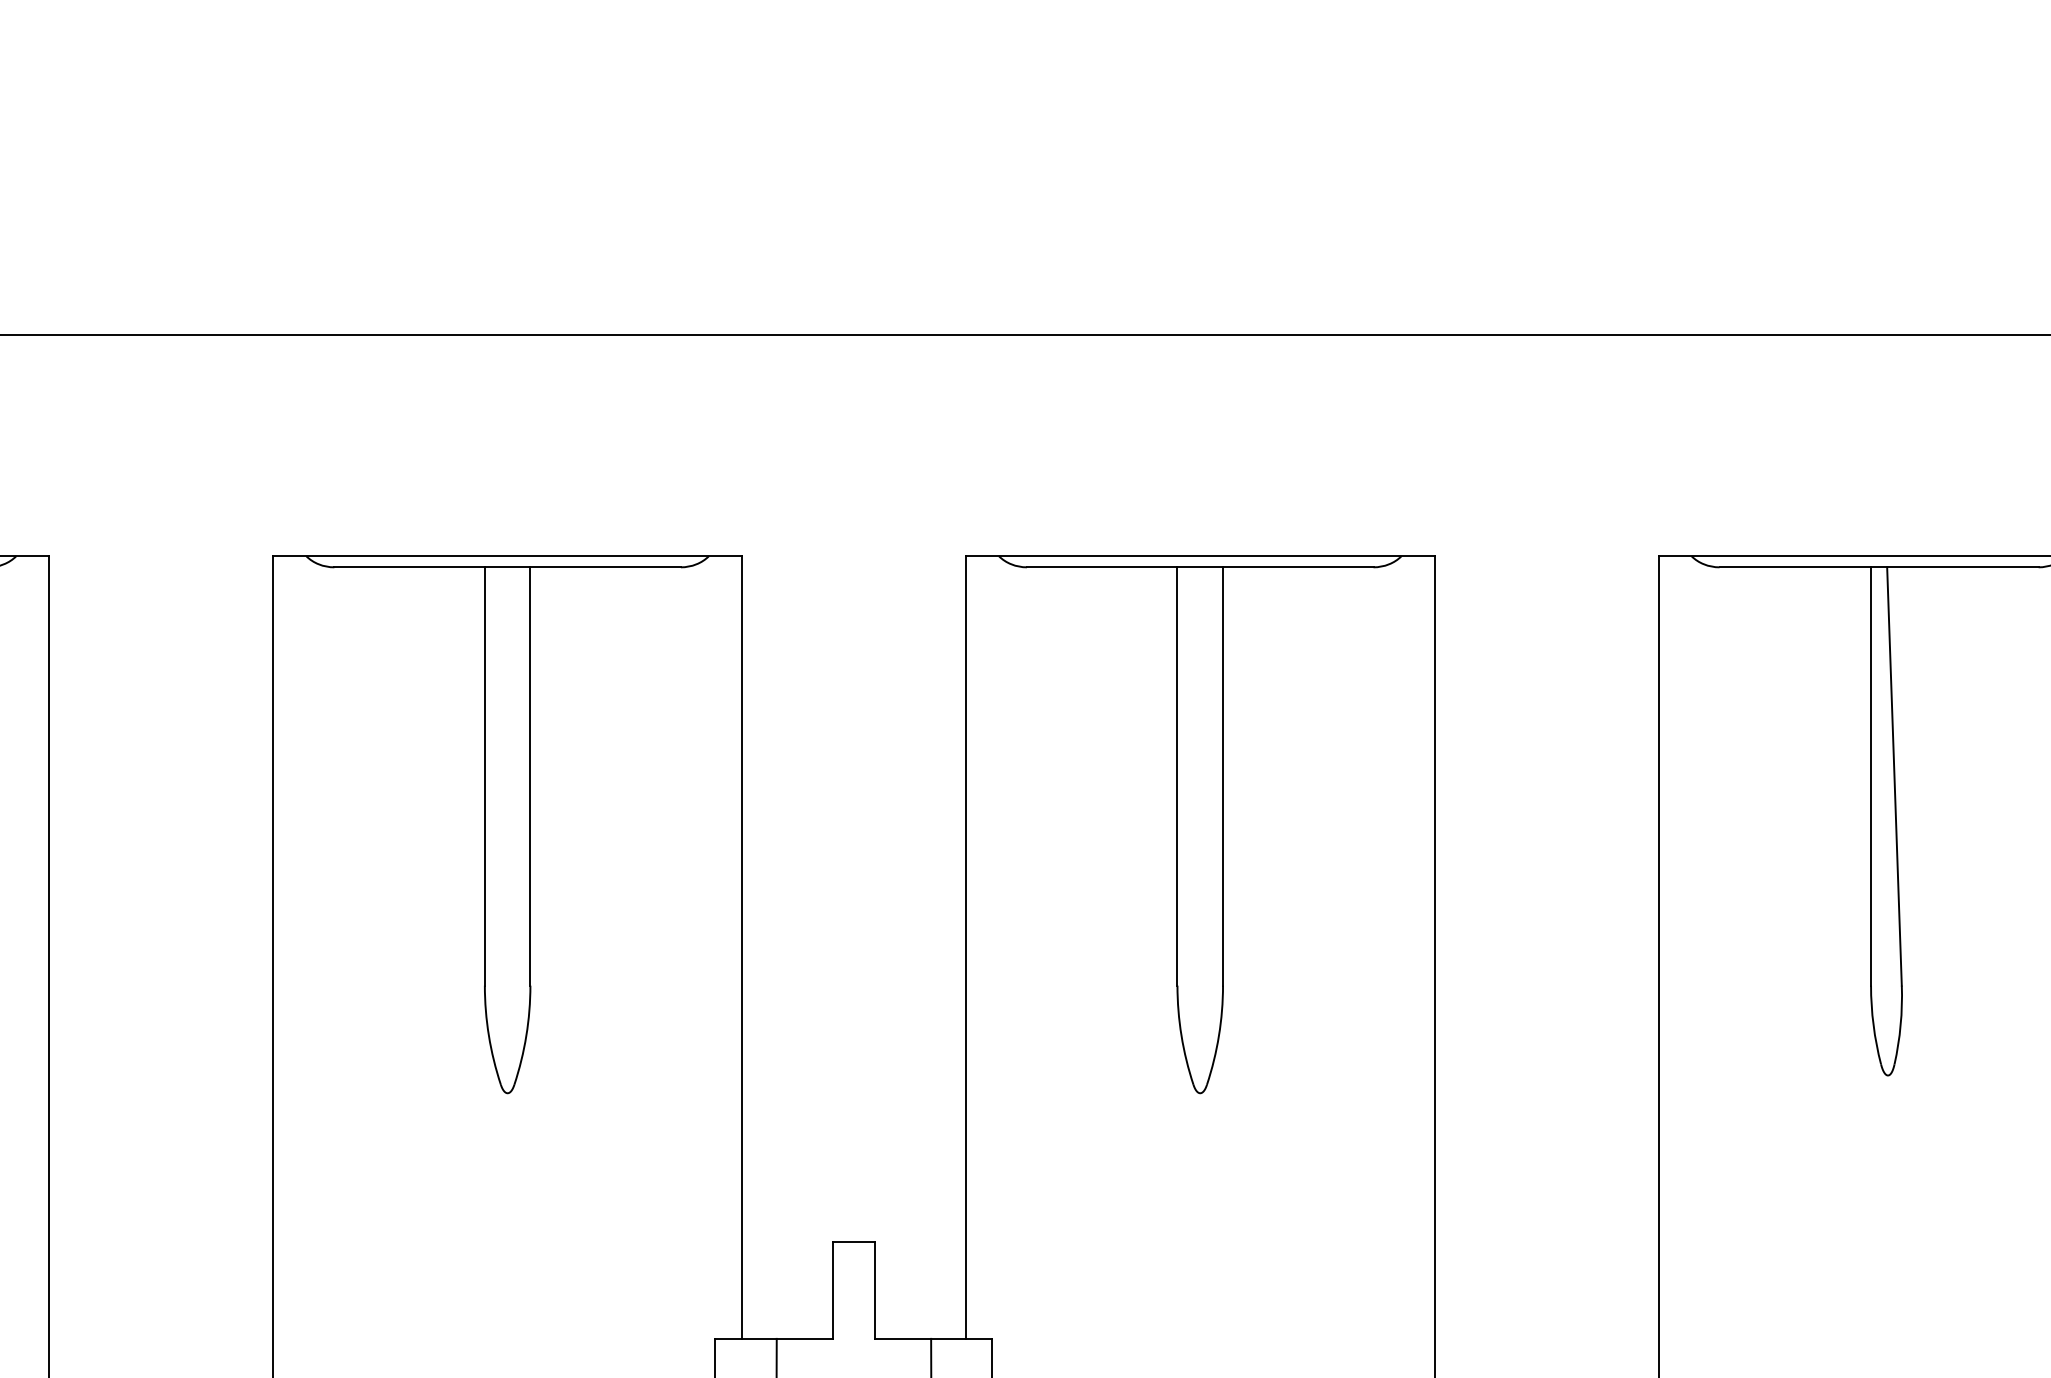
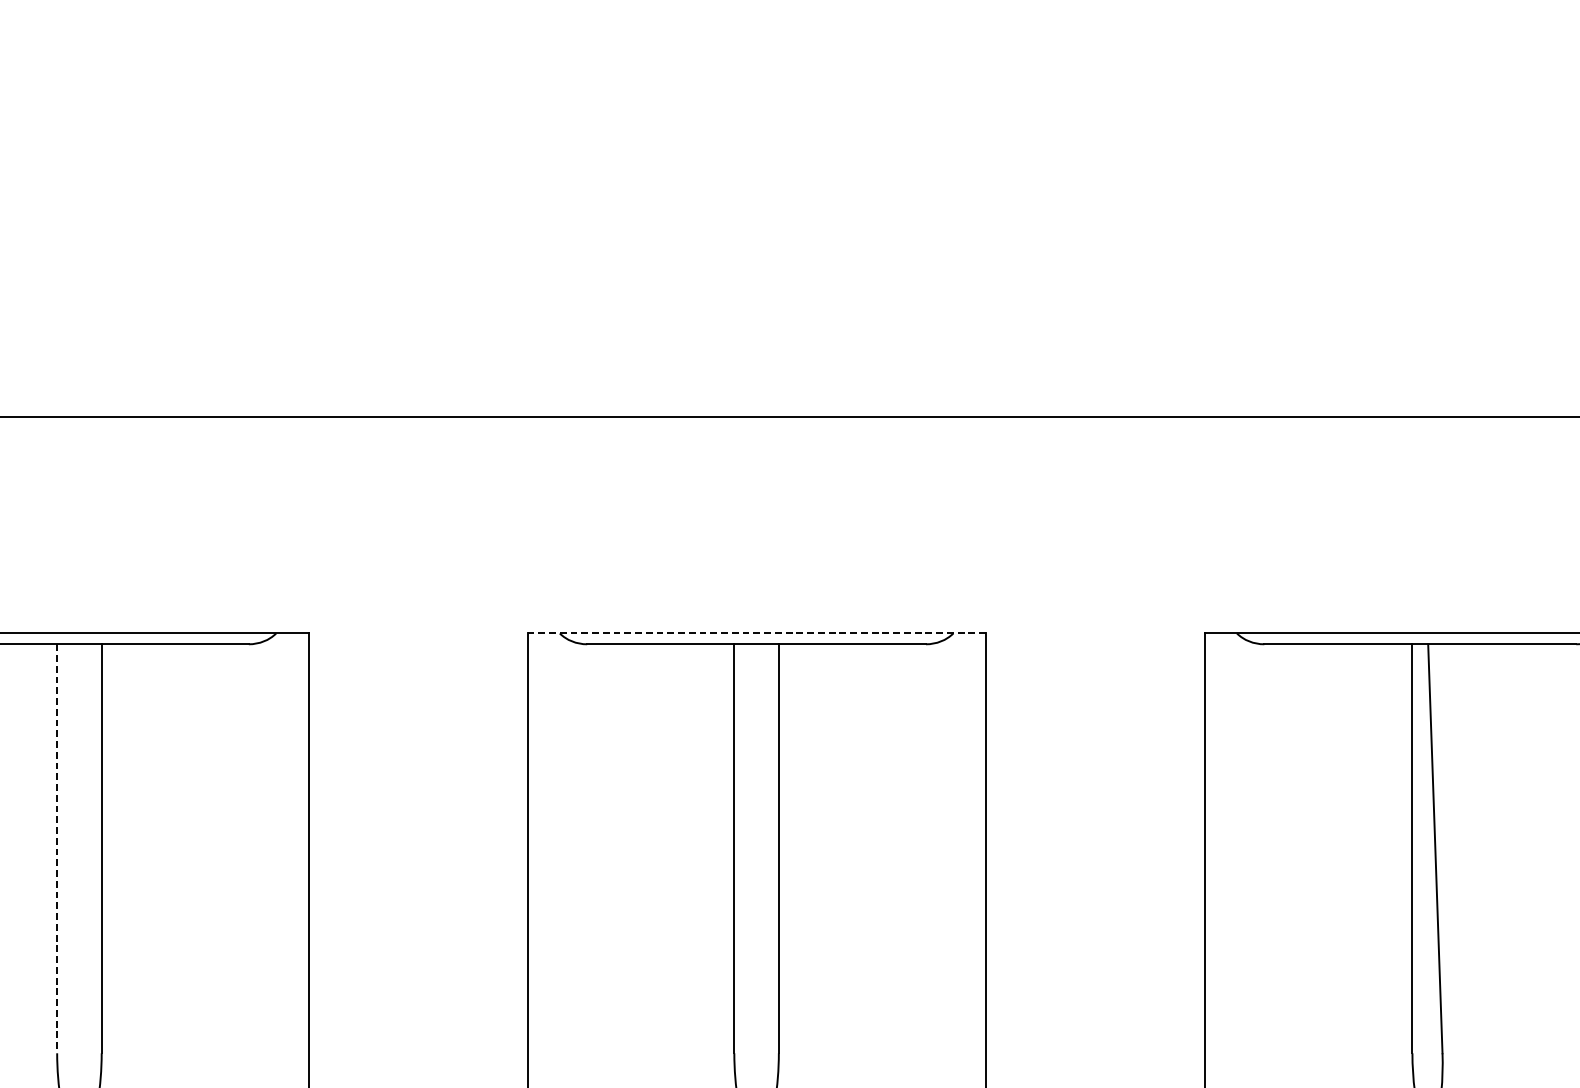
line: (1200, 556) -> (756, 633), solid -> dashed
line: (484, 776) -> (56, 848), solid -> dashed

